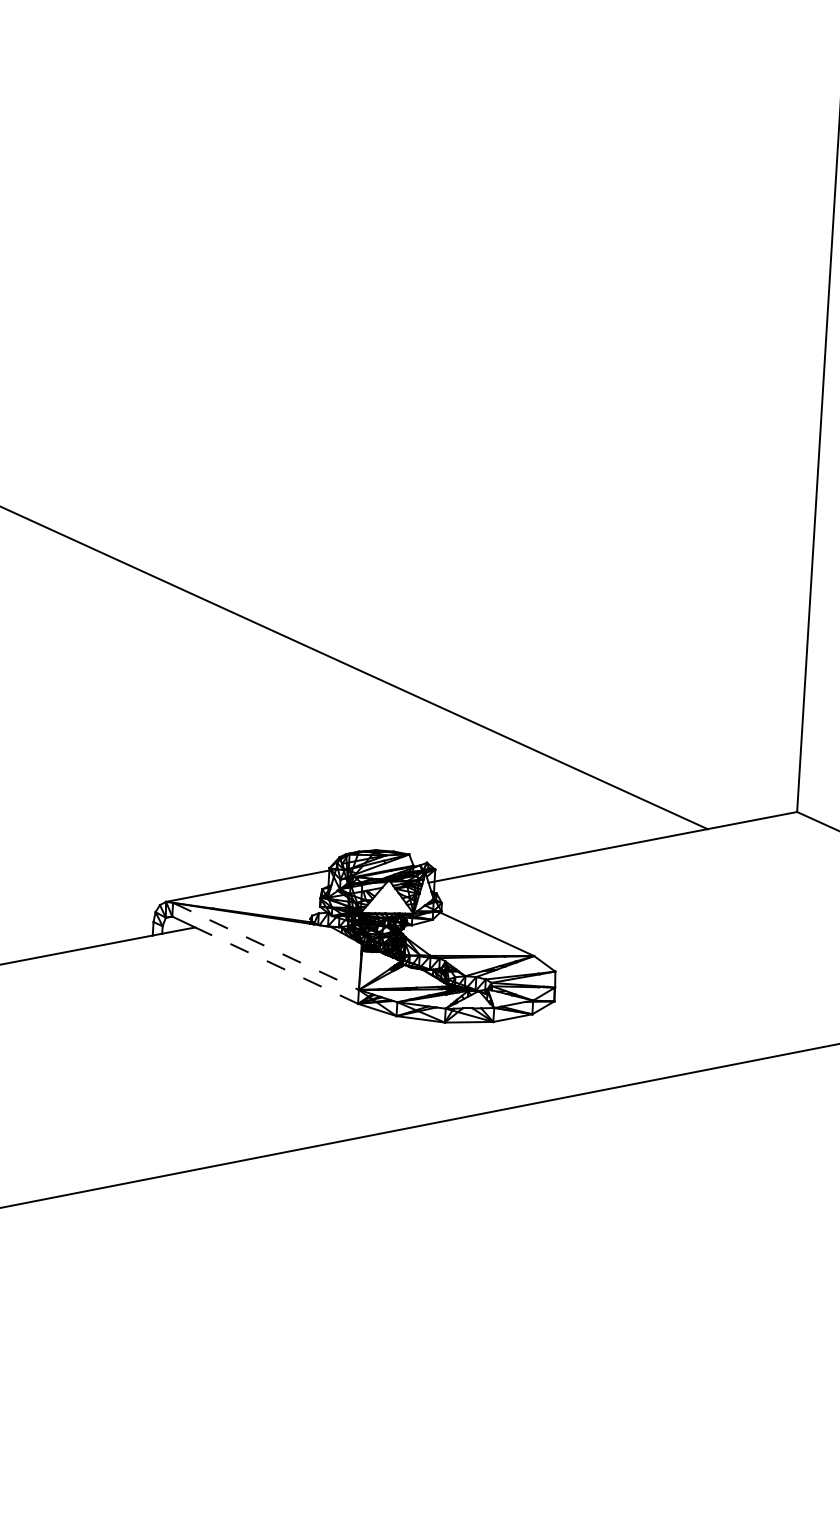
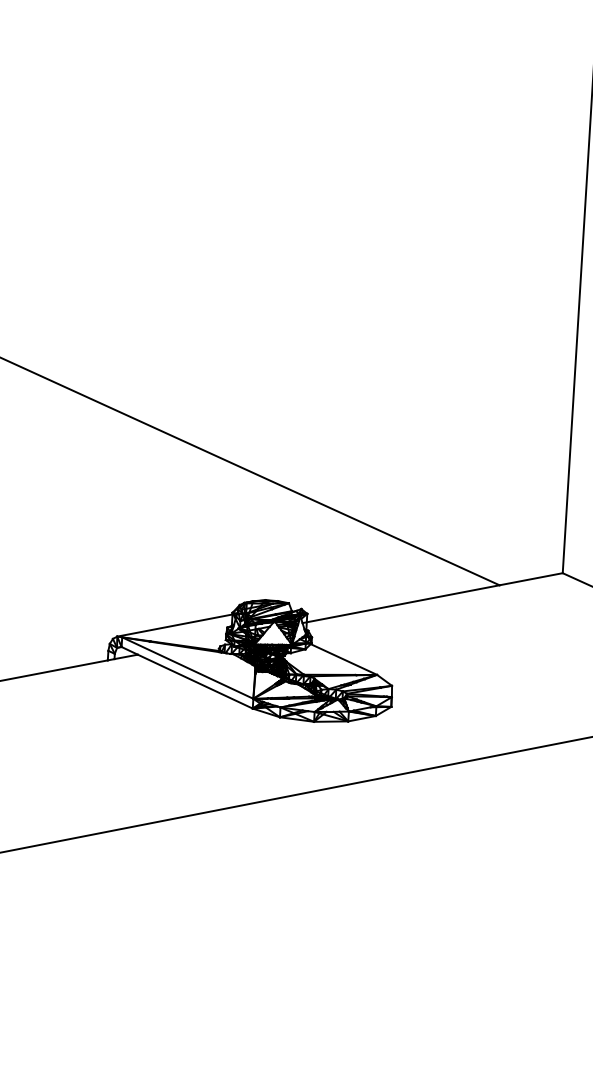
line: (267, 947) -> (188, 668), dashed -> solid
line: (275, 965) -> (194, 681), dashed -> solid

